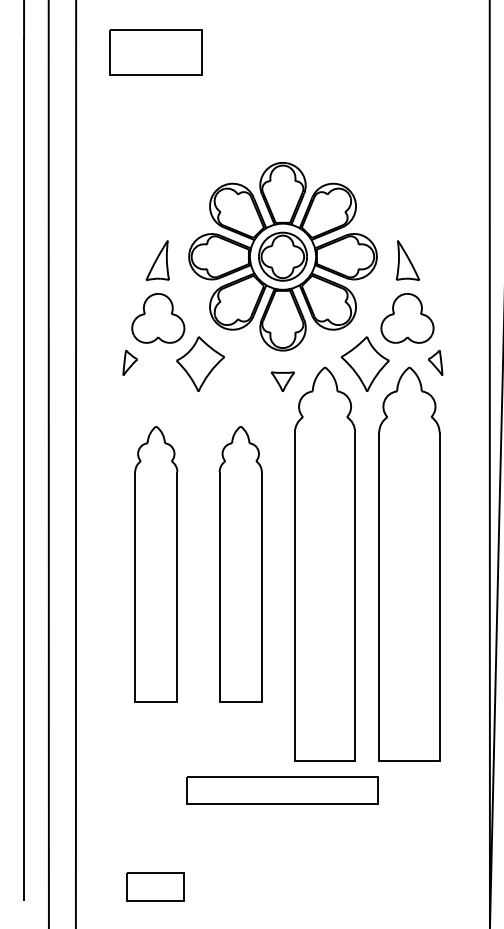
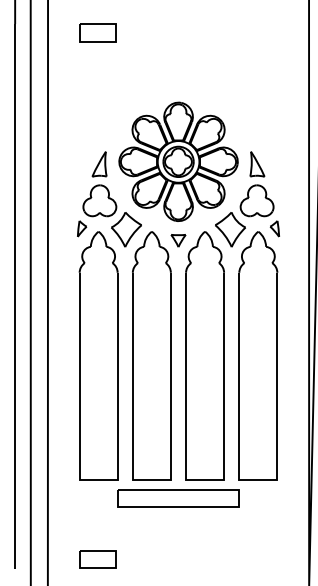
part: (154, 51) -> (97, 32), size x0.62
part: (156, 563) -> (98, 355), size x1.43
part: (240, 563) -> (151, 355), size x1.43

